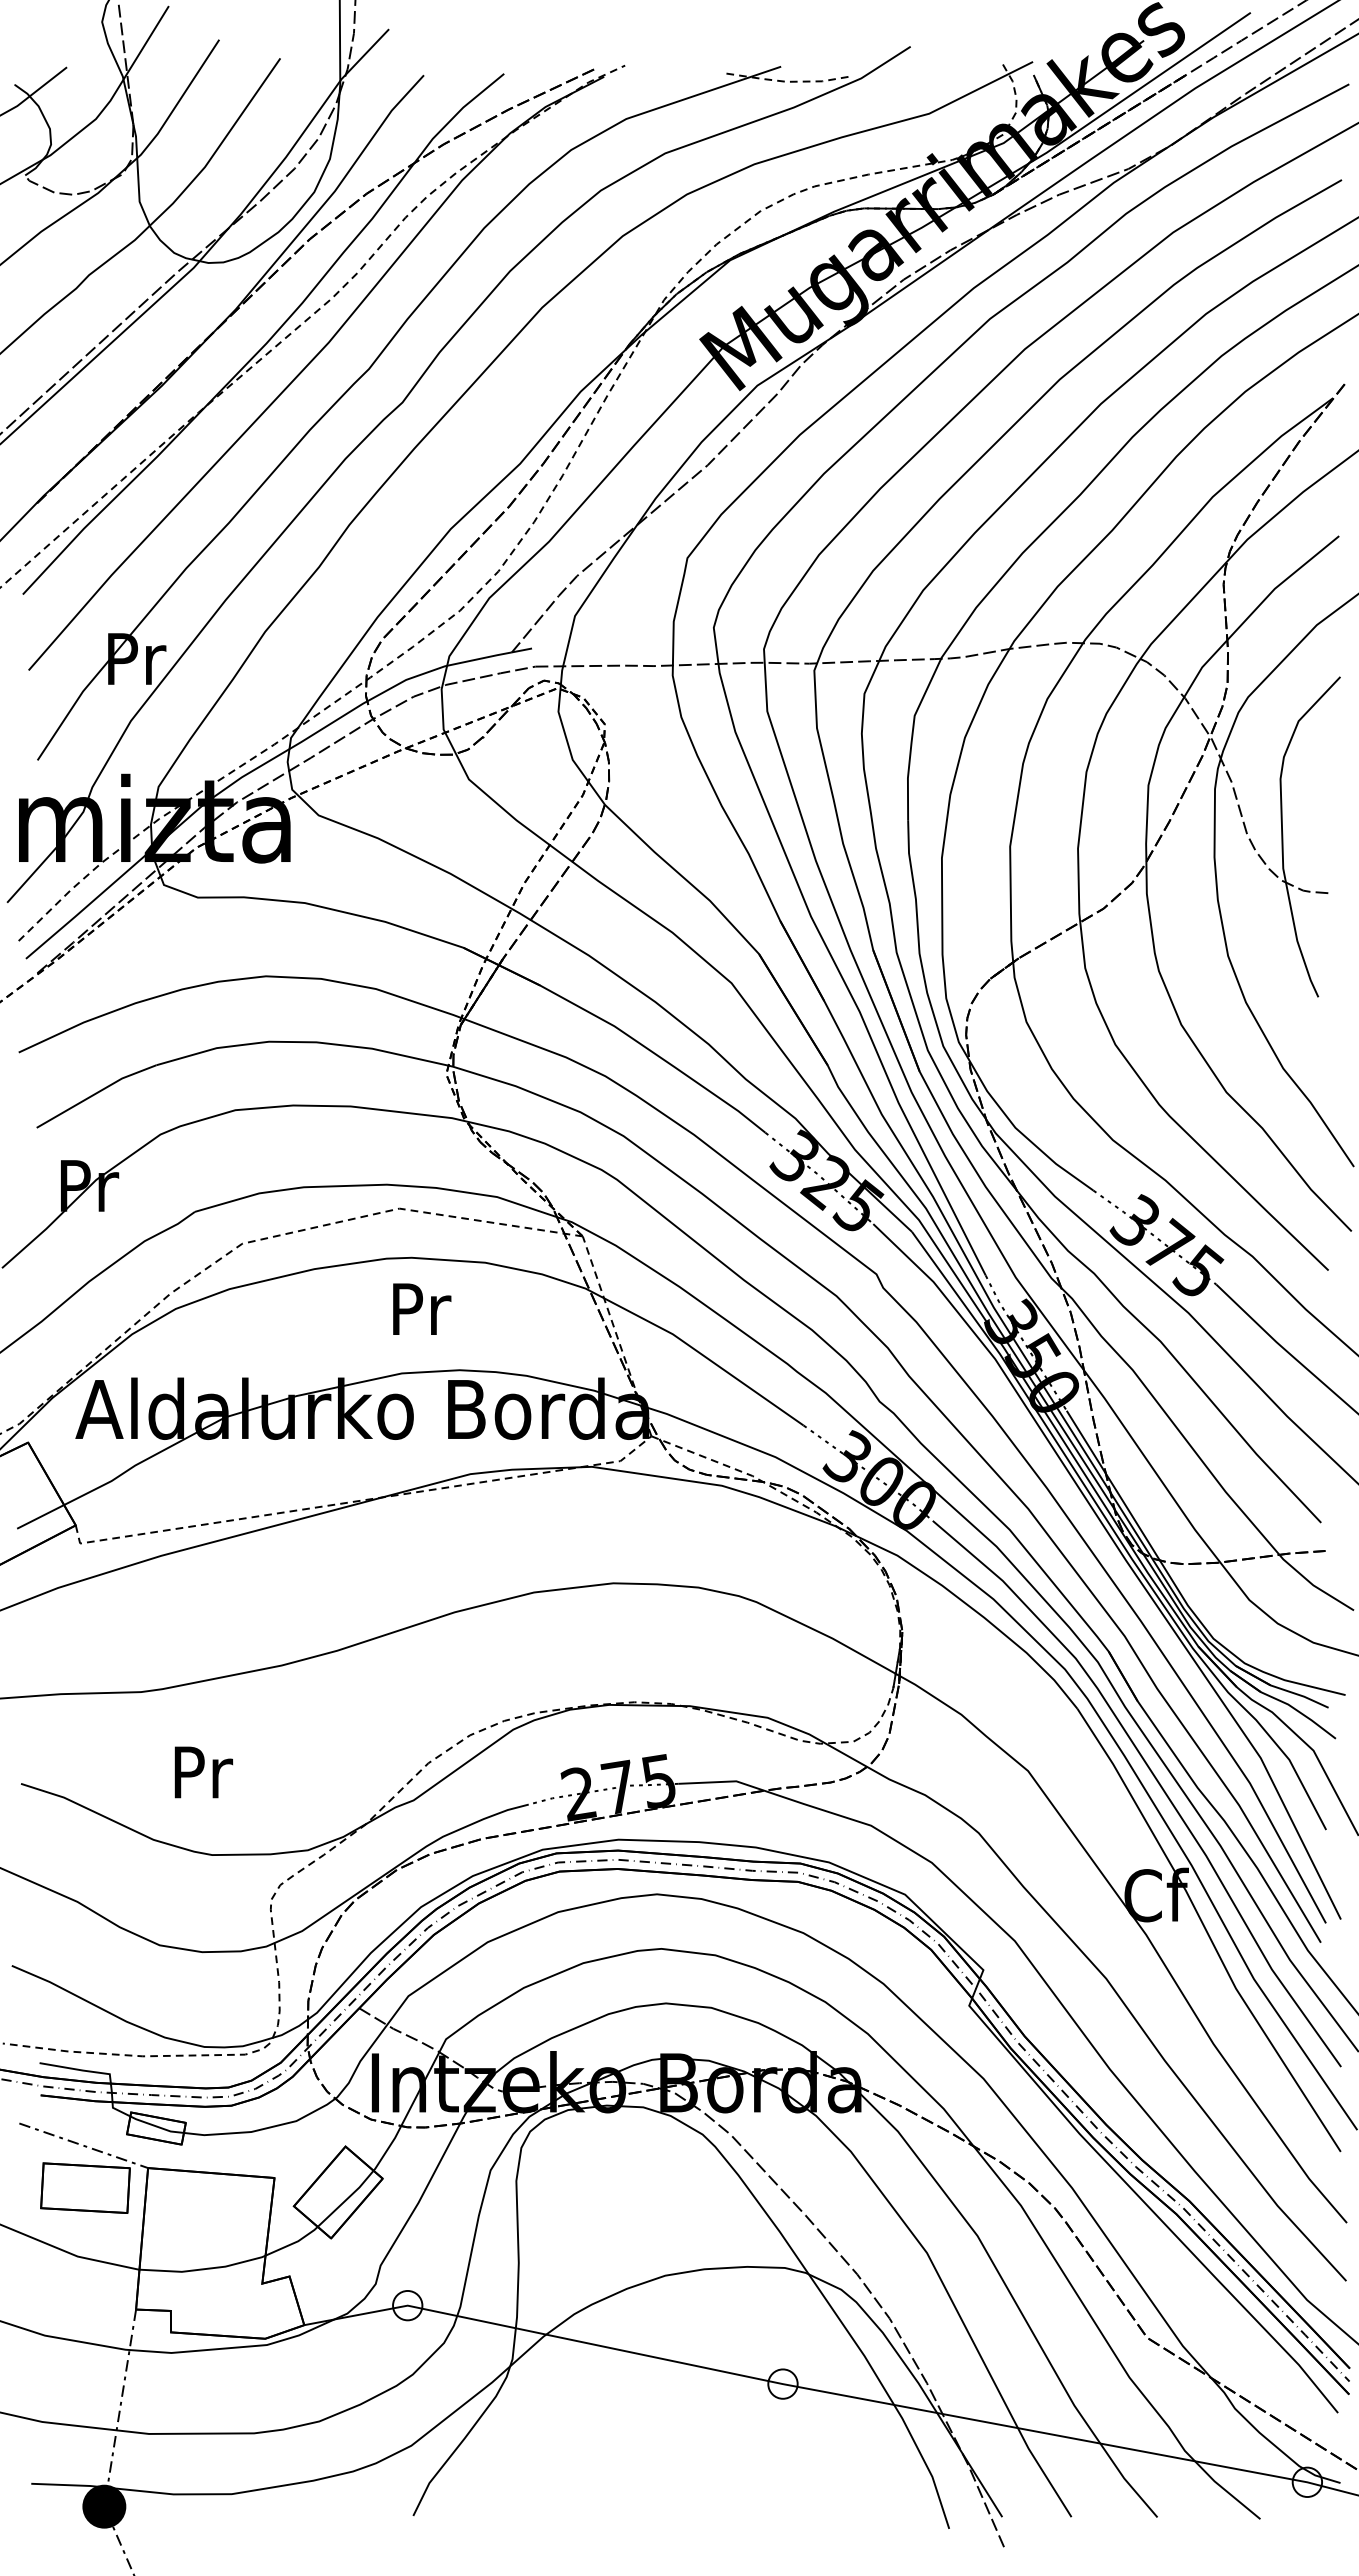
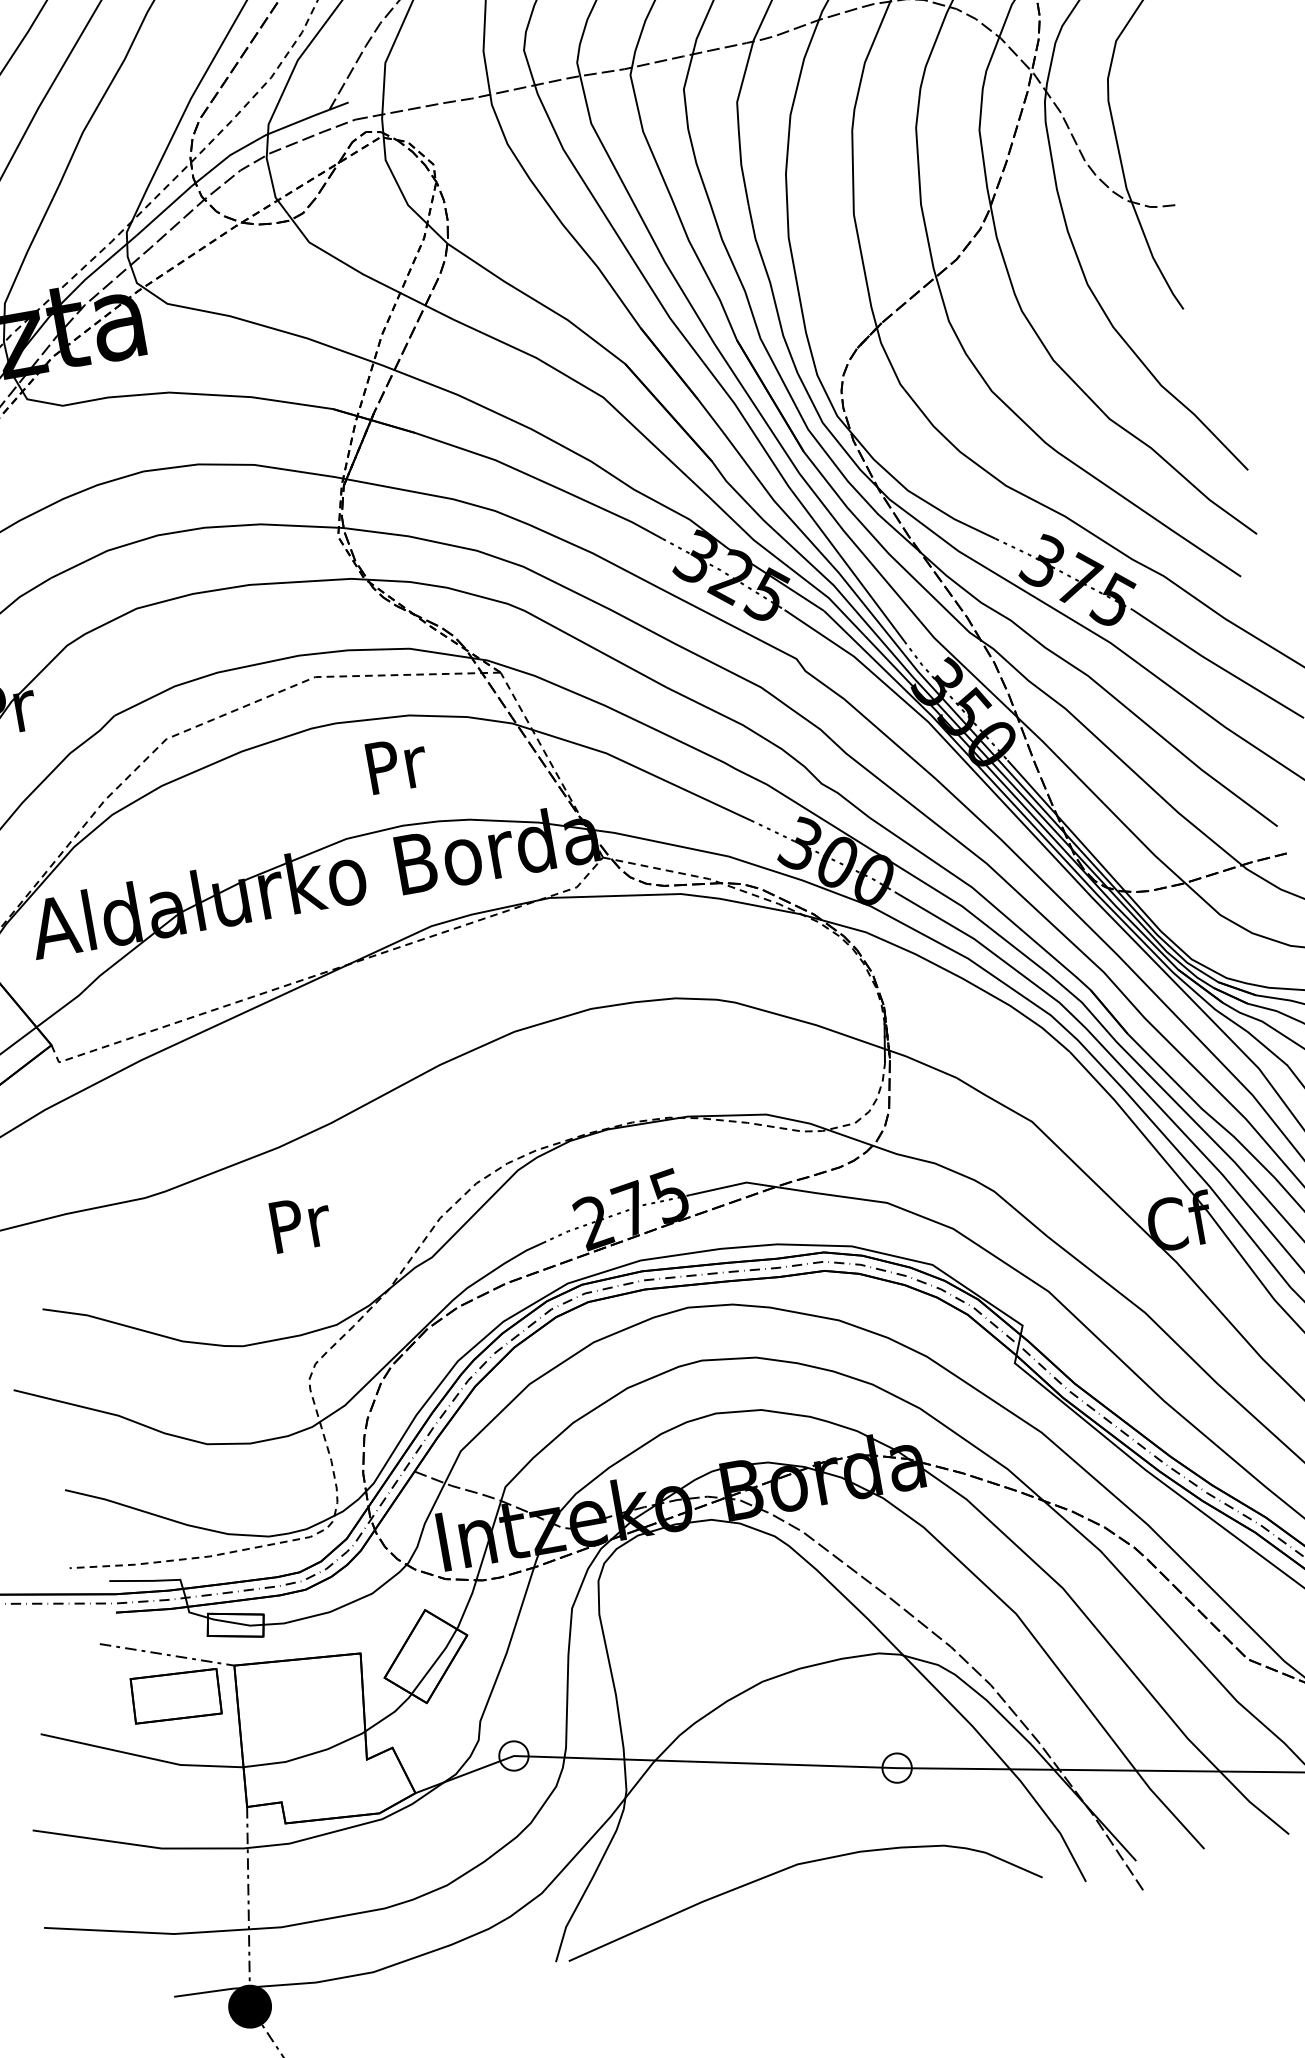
text: (422, 1308) -> (397, 763), moved
text: (203, 1772) -> (301, 1223), moved
curve: (660, 2464) -> (790, 1868), added

